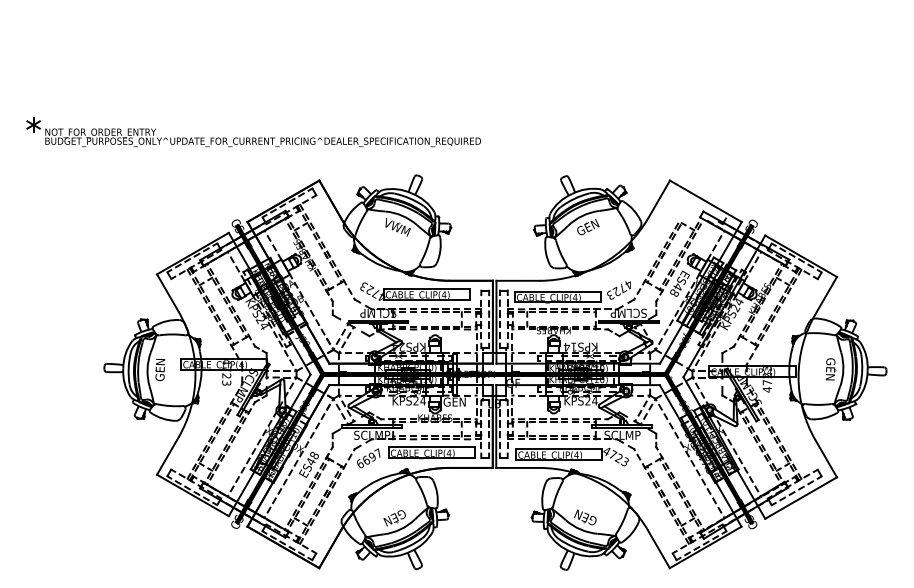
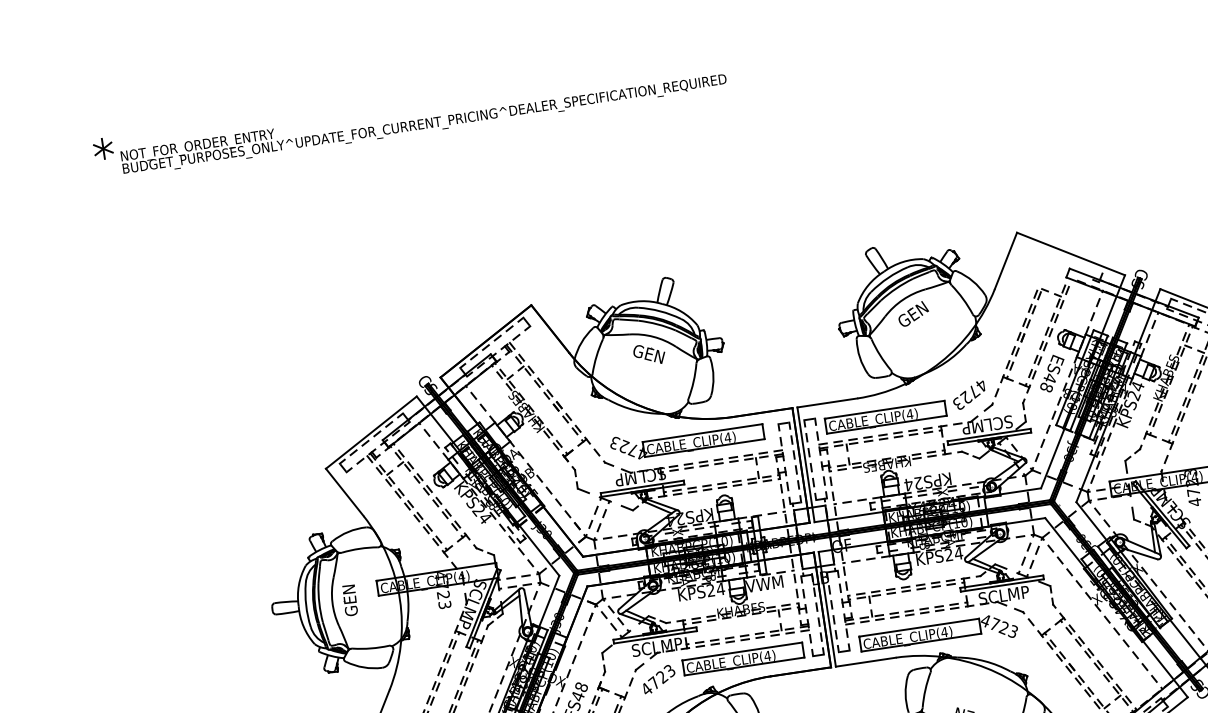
part: (253, 132) -> (409, 113), moved
text: (397, 227) -> (649, 354), VWM -> GEN
text: (573, 346) -> (917, 482), KPS14 -> KPS24
text: (454, 401) -> (764, 583), GEN -> VWM
text: (369, 458) -> (658, 679), 6697 -> 4723

